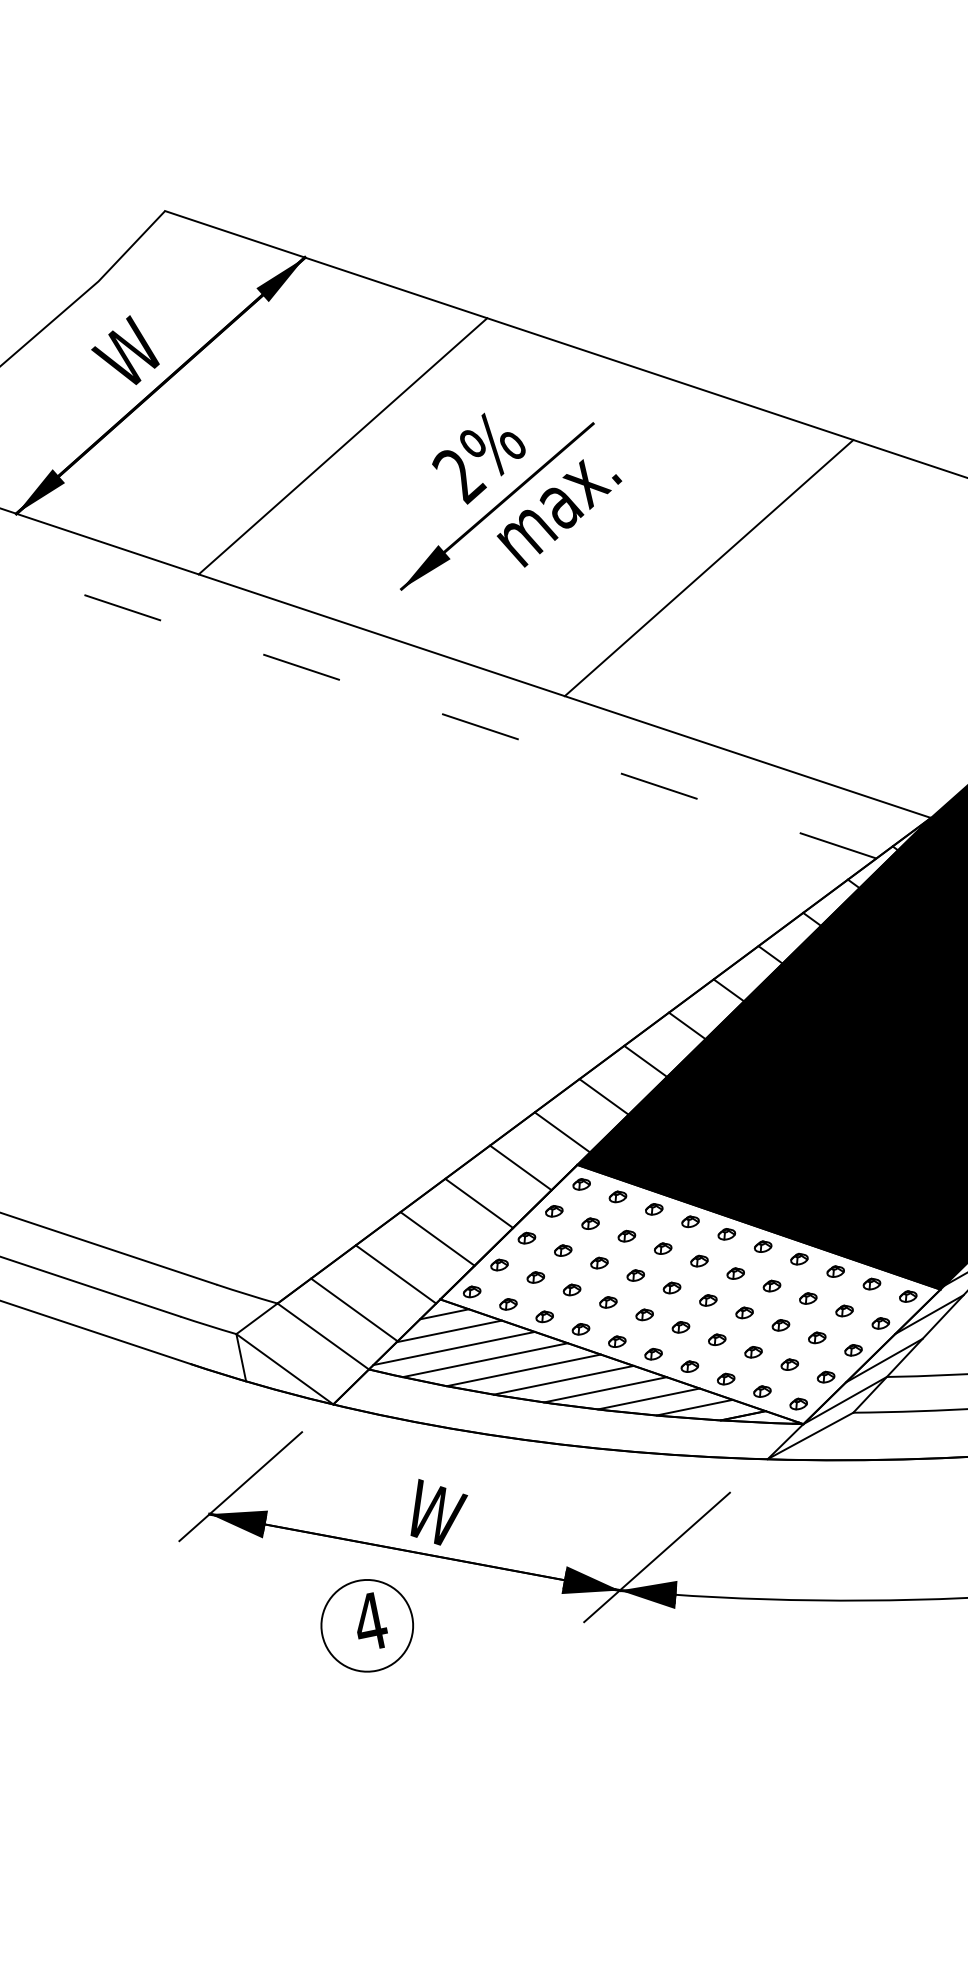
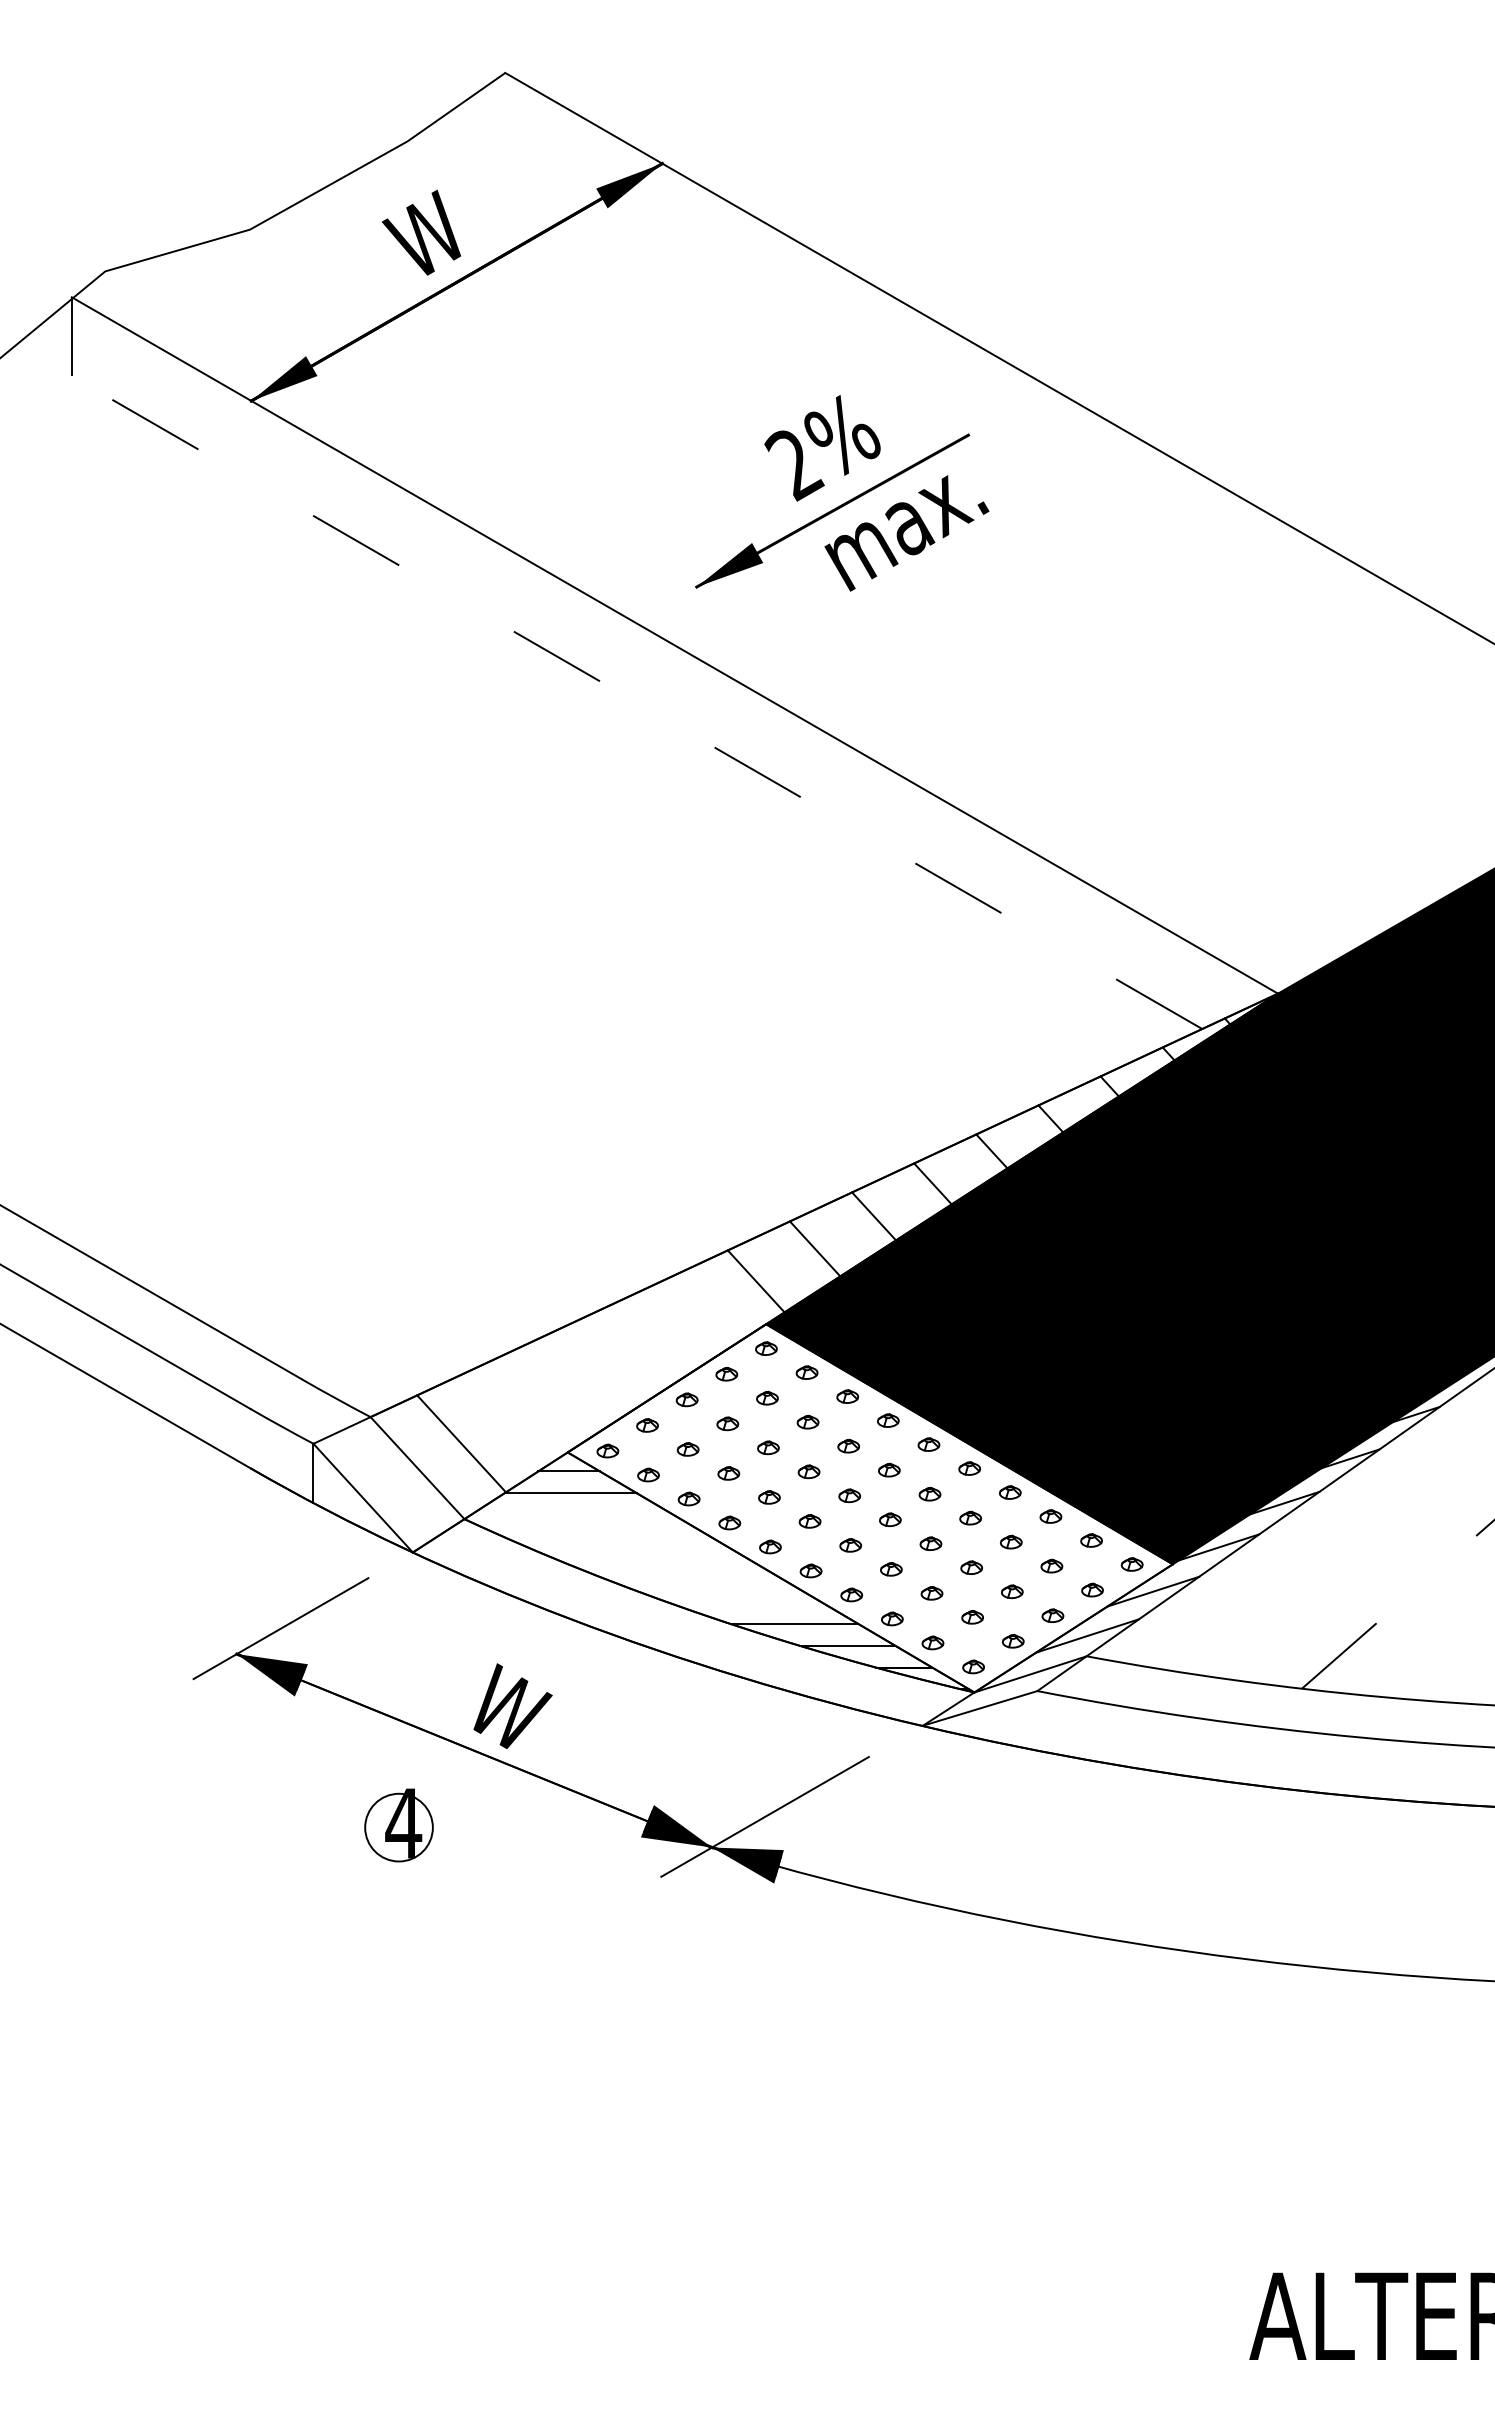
line: (342, 446) -> (660, 400), removed
line: (708, 568) -> (1071, 637), removed
line: (520, 1167) -> (696, 1313), removed
line: (479, 1203) -> (638, 1346), removed
line: (437, 1238) -> (579, 1378), removed
line: (396, 1274) -> (520, 1411), removed
line: (453, 1348) -> (571, 1514), removed
line: (484, 1360) -> (606, 1536), removed
line: (523, 1370) -> (650, 1558), removed
line: (563, 1380) -> (696, 1580), removed
line: (605, 1390) -> (744, 1602), removed
circle: (366, 1625) -> (398, 1827), size x0.6

